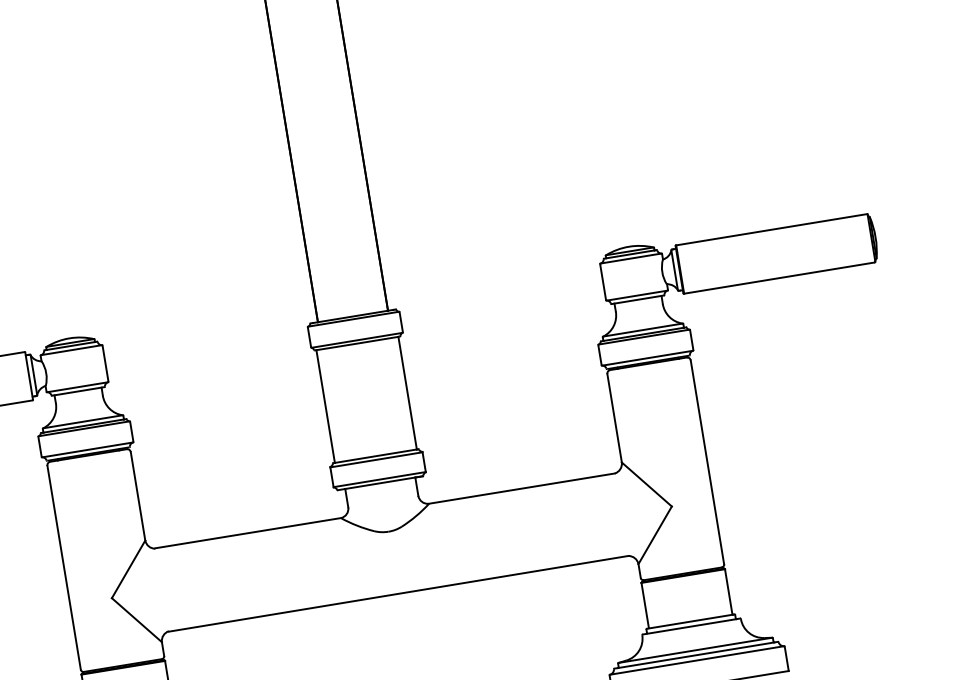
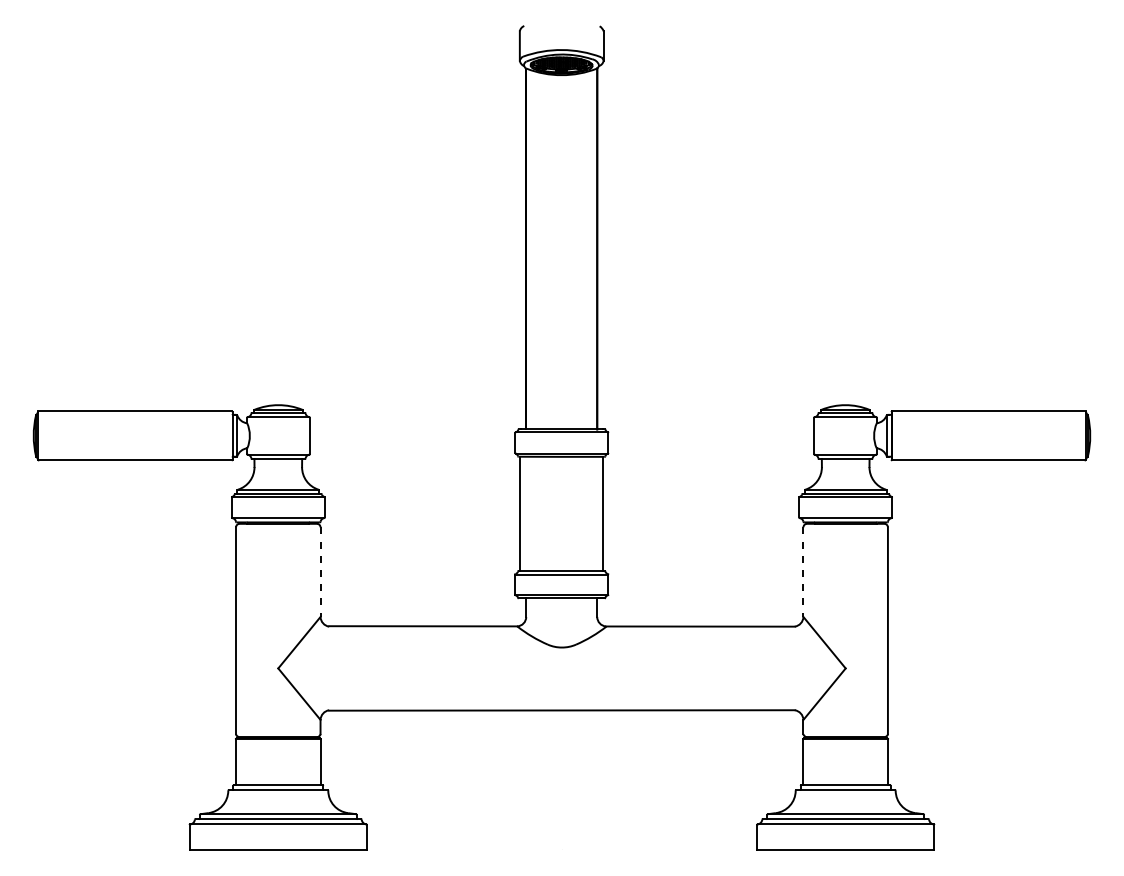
line: (614, 418) -> (803, 572), solid -> dashed
line: (138, 496) -> (320, 572), solid -> dashed

